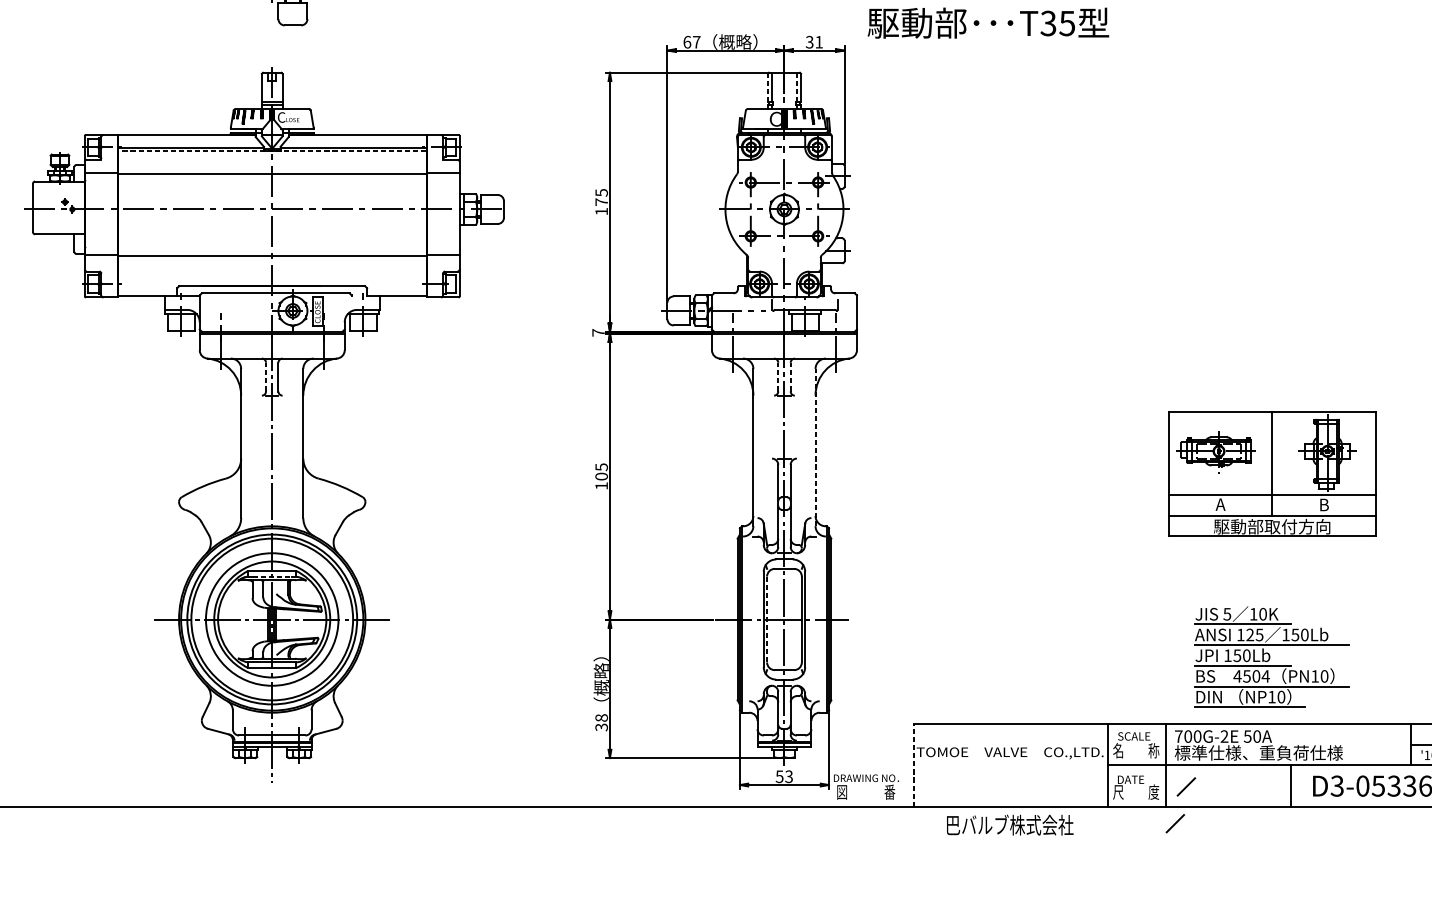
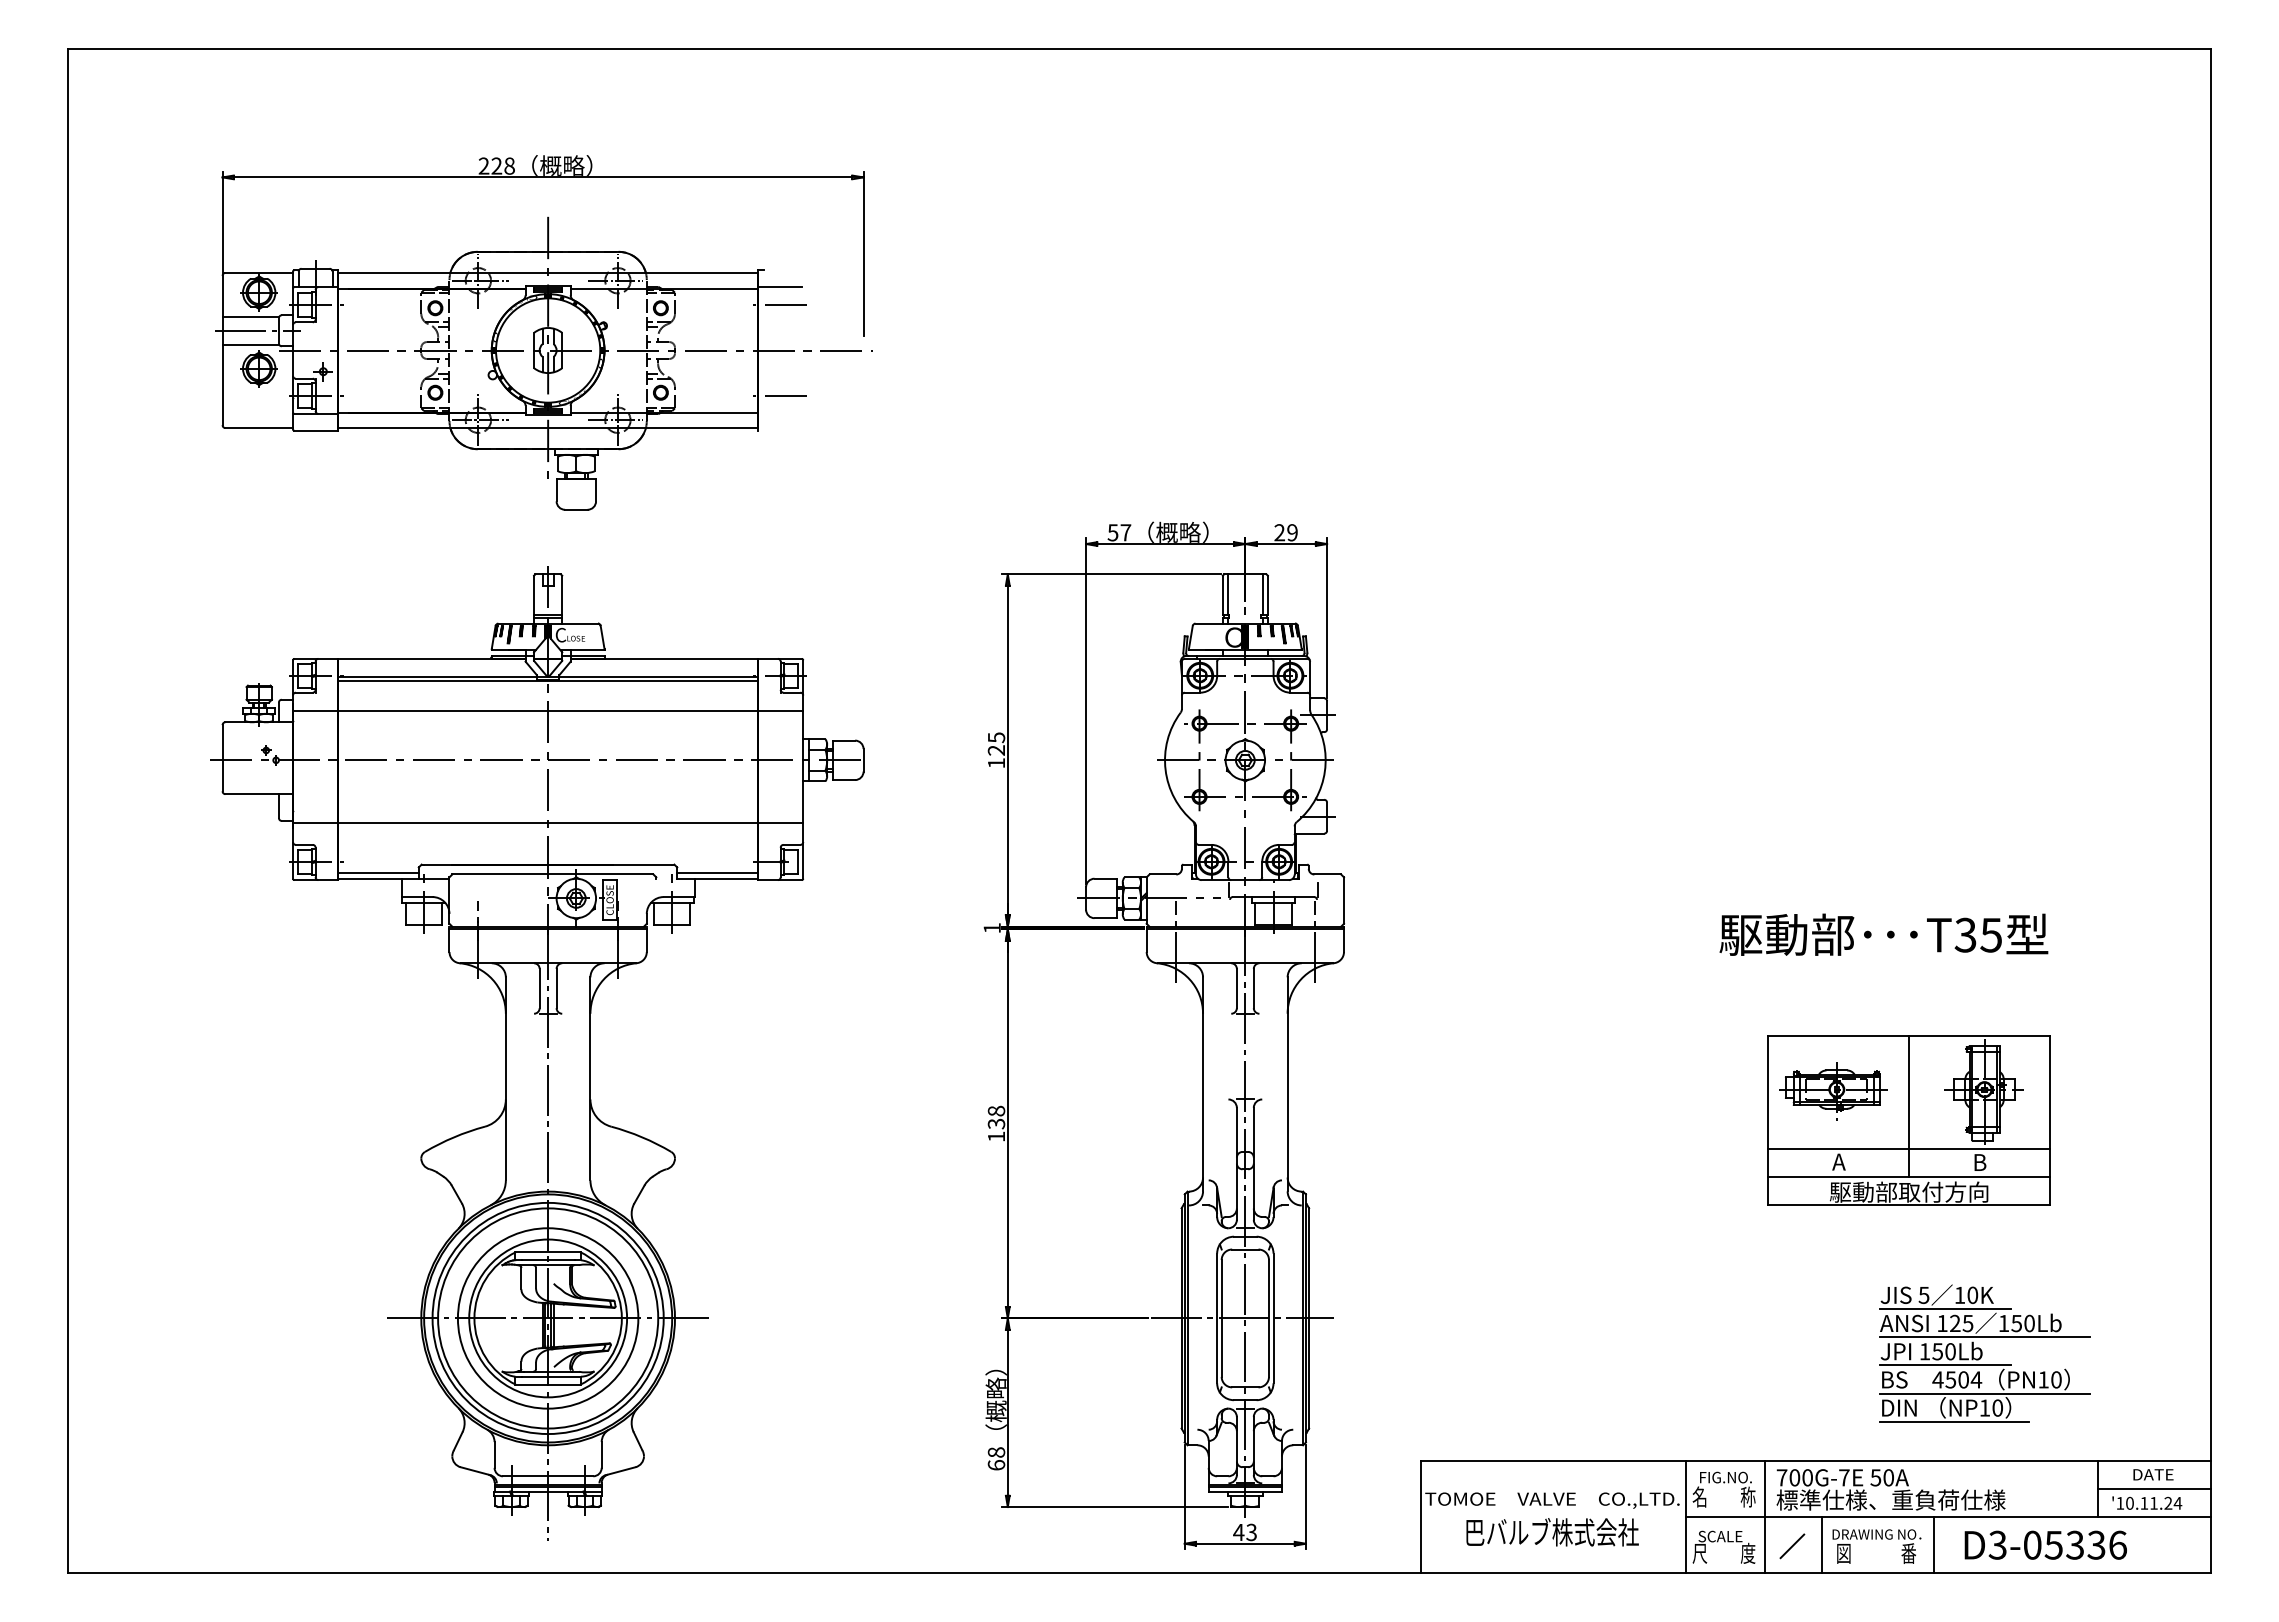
text: (988, 22) -> (1883, 934), moved
text: (686, 42) -> (1112, 532), 67 -> 57
text: (813, 42) -> (1285, 532), 31 -> 29
line: (767, 87) -> (1222, 594), dashed -> solid
line: (797, 87) -> (1262, 594), dashed -> solid
line: (272, 151) -> (548, 681), dashed -> solid
text: (600, 202) -> (995, 750), 175 -> 125
line: (147, 292) -> (378, 873), added
line: (396, 292) -> (717, 873), added
text: (597, 333) -> (991, 928), 7 -> 1
line: (265, 377) -> (539, 988), dashed -> solid
line: (777, 377) -> (1236, 988), dashed -> solid
line: (790, 377) -> (1253, 988), dashed -> solid
line: (815, 447) -> (1287, 1084), dashed -> solid
text: (601, 471) -> (996, 1117), 105 -> 138
line: (272, 576) -> (548, 1260), dashed -> solid
line: (766, 618) -> (1221, 1317), dashed -> solid
part: (1271, 657) -> (1984, 1353), moved
text: (601, 726) -> (996, 1464), 38 -> 68
text: (1137, 736) -> (1725, 1477), SCALE -> FIG.NO.
text: (1224, 736) -> (1844, 1477), 700G-2E -> 700G-7E
line: (913, 765) -> (1421, 1516), dashed -> solid
text: (779, 776) -> (1238, 1532), 53 -> 43
text: (1133, 779) -> (1720, 1536), DATE -> SCALE
line: (1207, 786) -> (1821, 1545), added
text: (866, 787) -> (1876, 1546), moved
line: (1175, 823) -> (1777, 1596), removed
text: (1010, 825) -> (1552, 1532), moved

